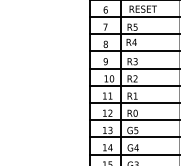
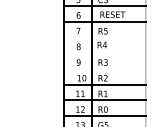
line: (134, 34) -> (104, 37), removed
line: (134, 51) -> (104, 53), removed
line: (134, 68) -> (104, 68), removed

